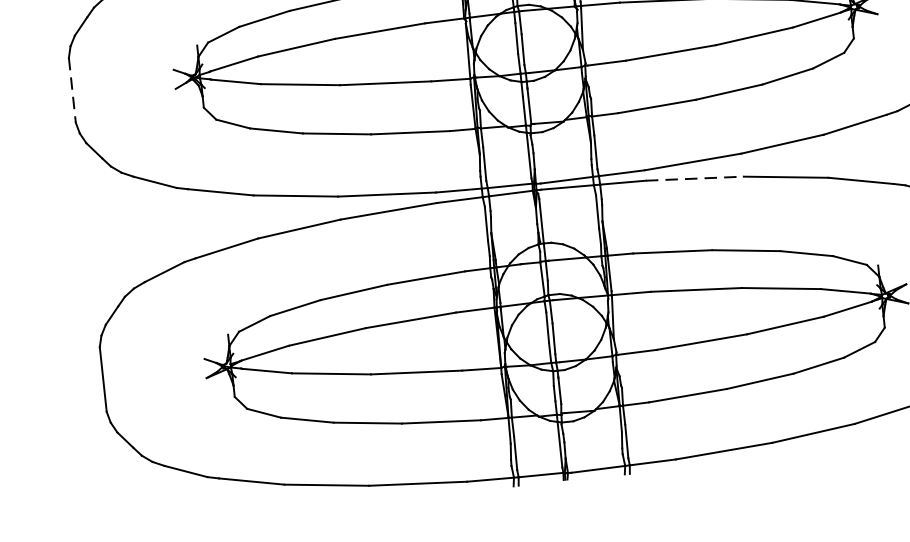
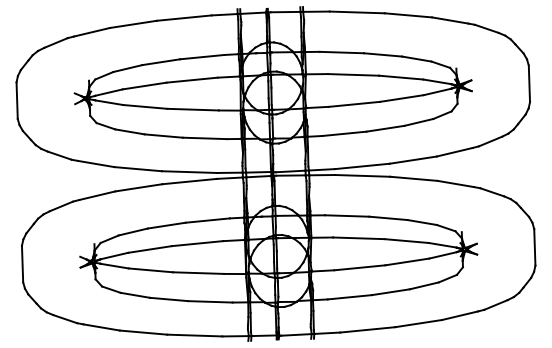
line: (73, 91) -> (17, 101), dashed -> solid
line: (694, 178) -> (362, 175), dashed -> solid

